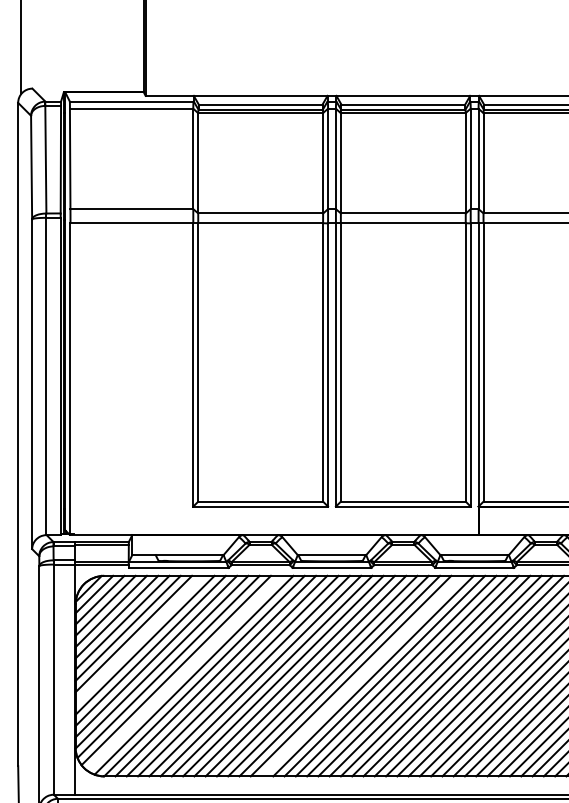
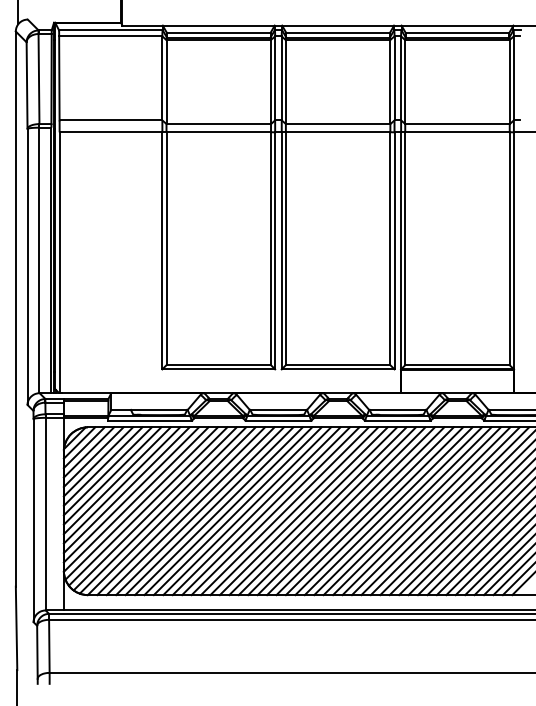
line: (138, 639) -> (116, 480), added
line: (183, 672) -> (154, 508), added
line: (361, 676) -> (303, 511), added

